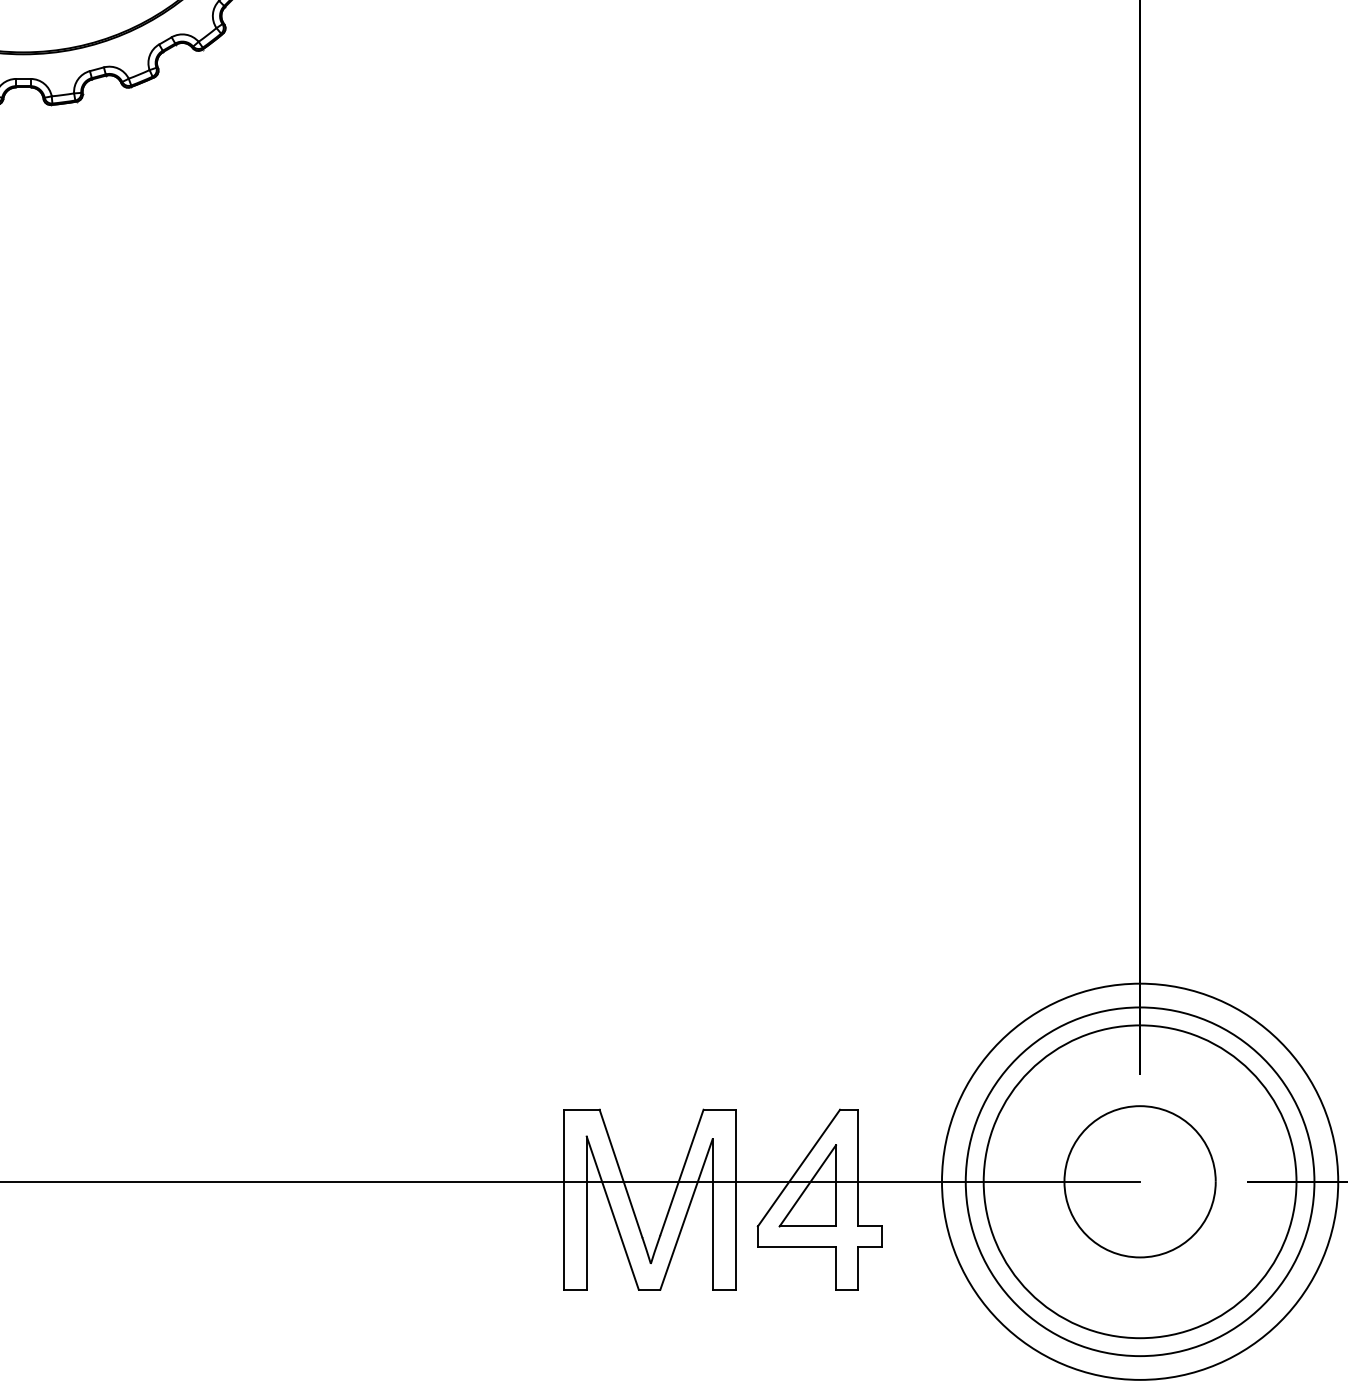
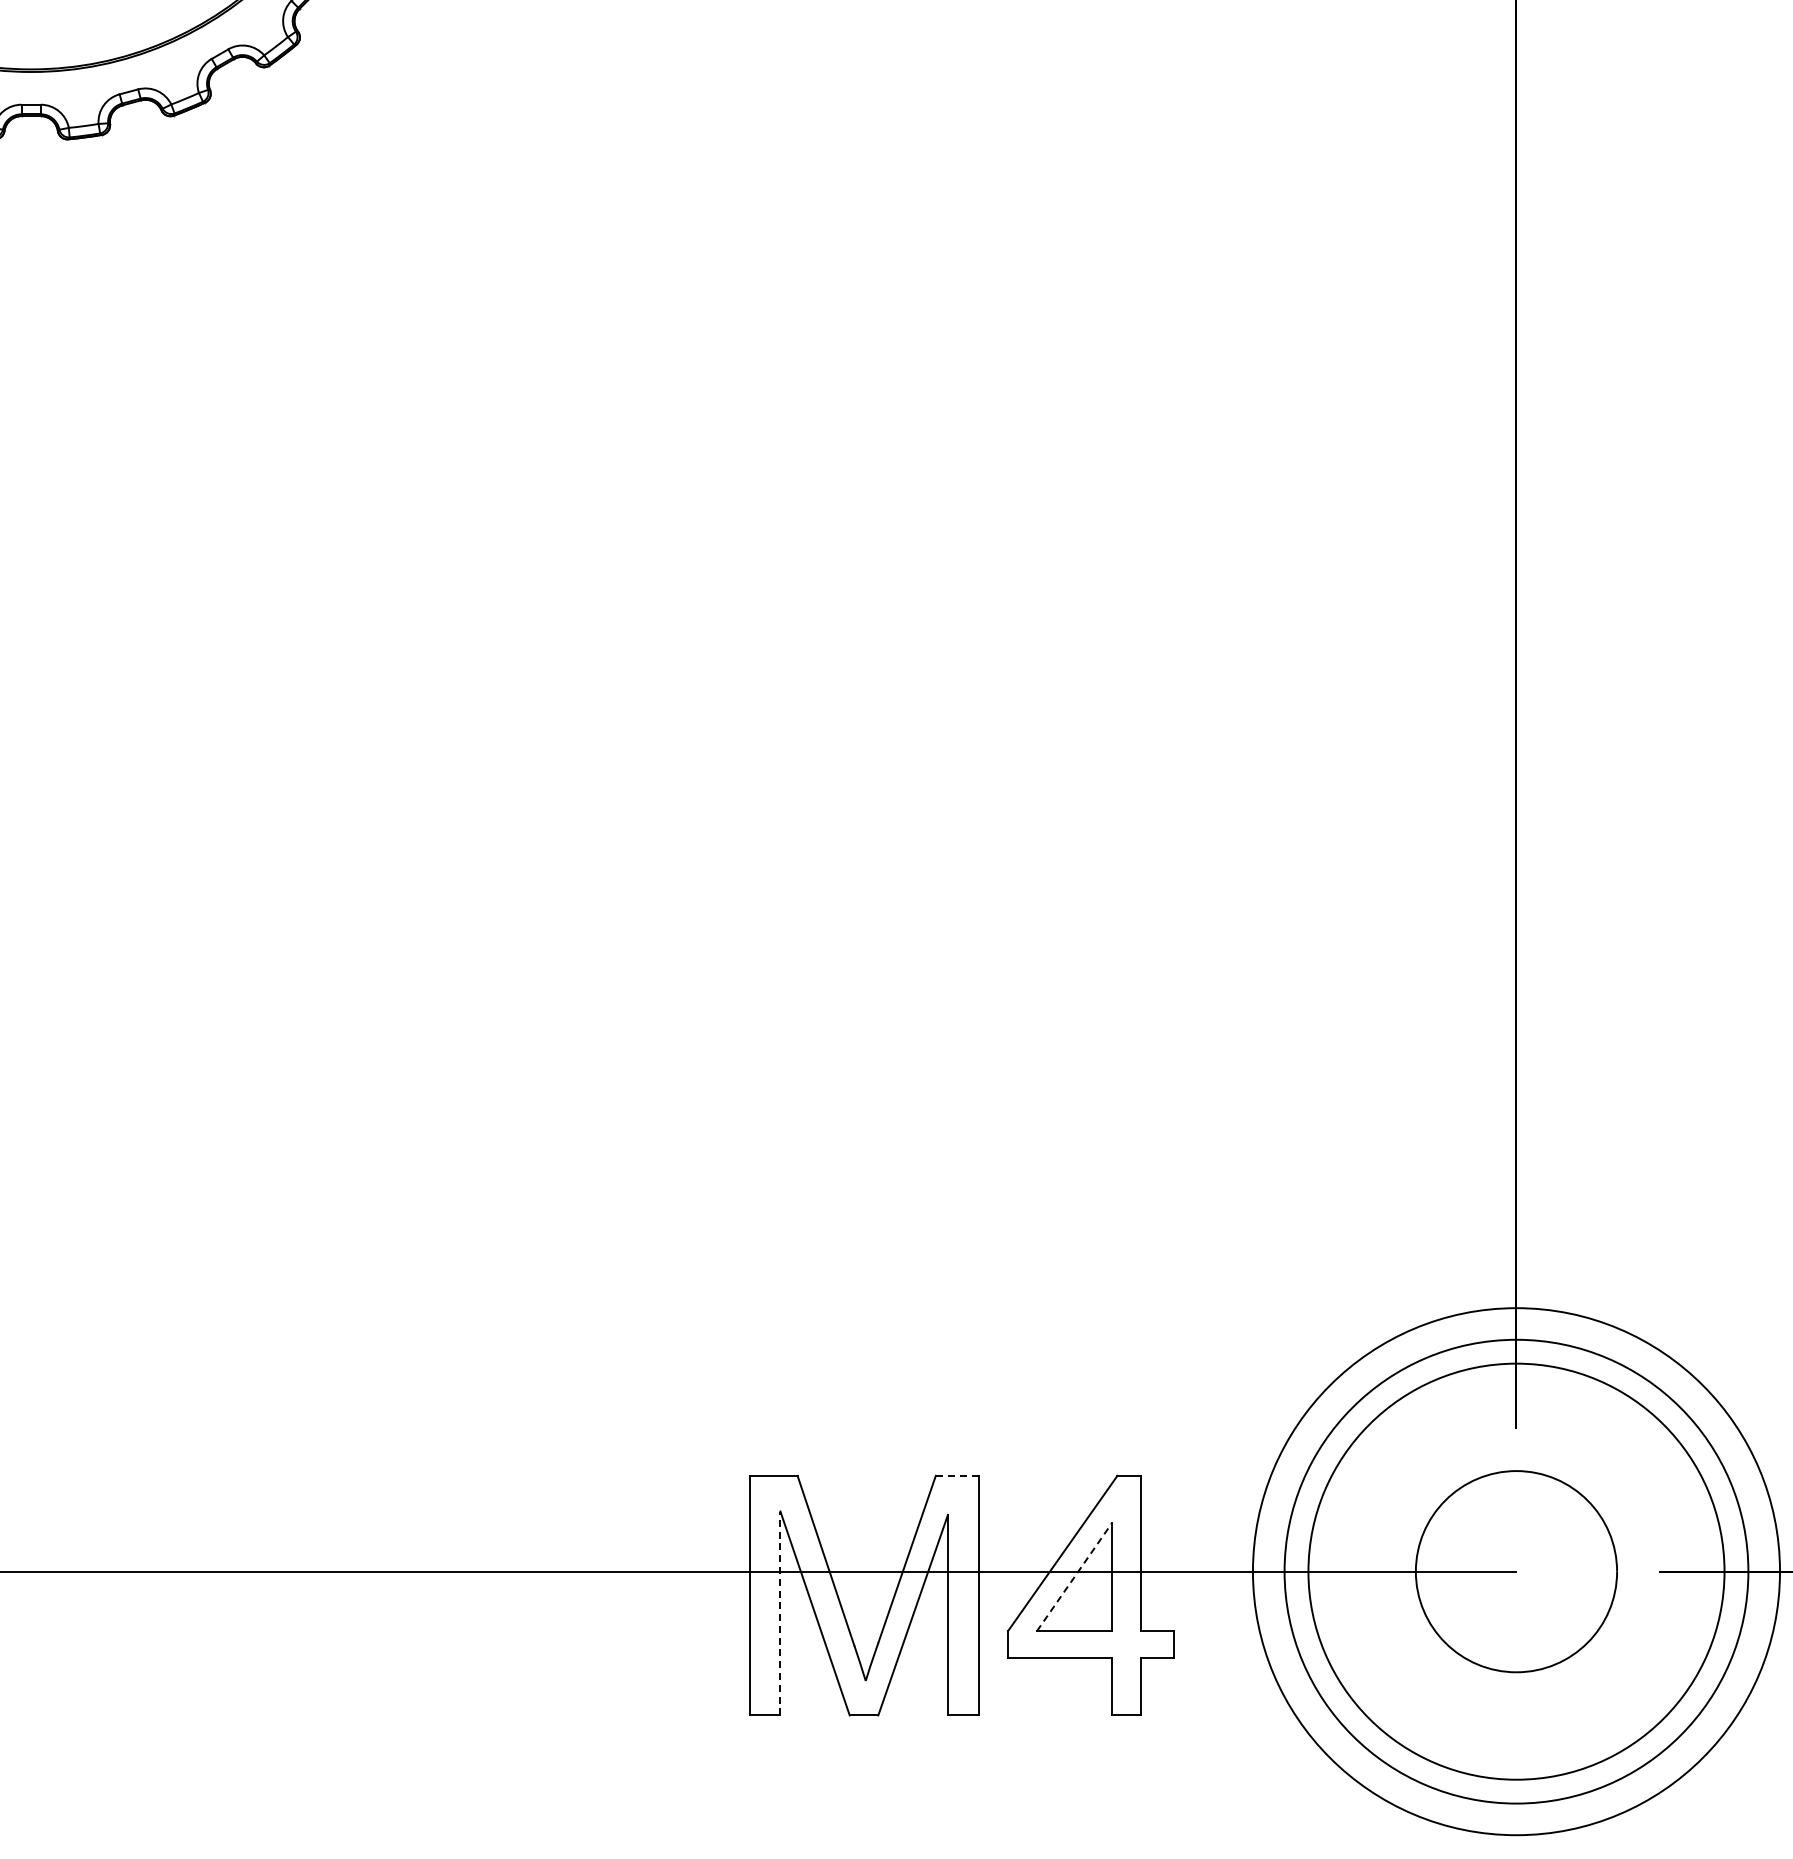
line: (719, 1109) -> (956, 1475), solid -> dashed
line: (807, 1186) -> (1074, 1577), solid -> dashed
line: (586, 1213) -> (780, 1613), solid -> dashed

